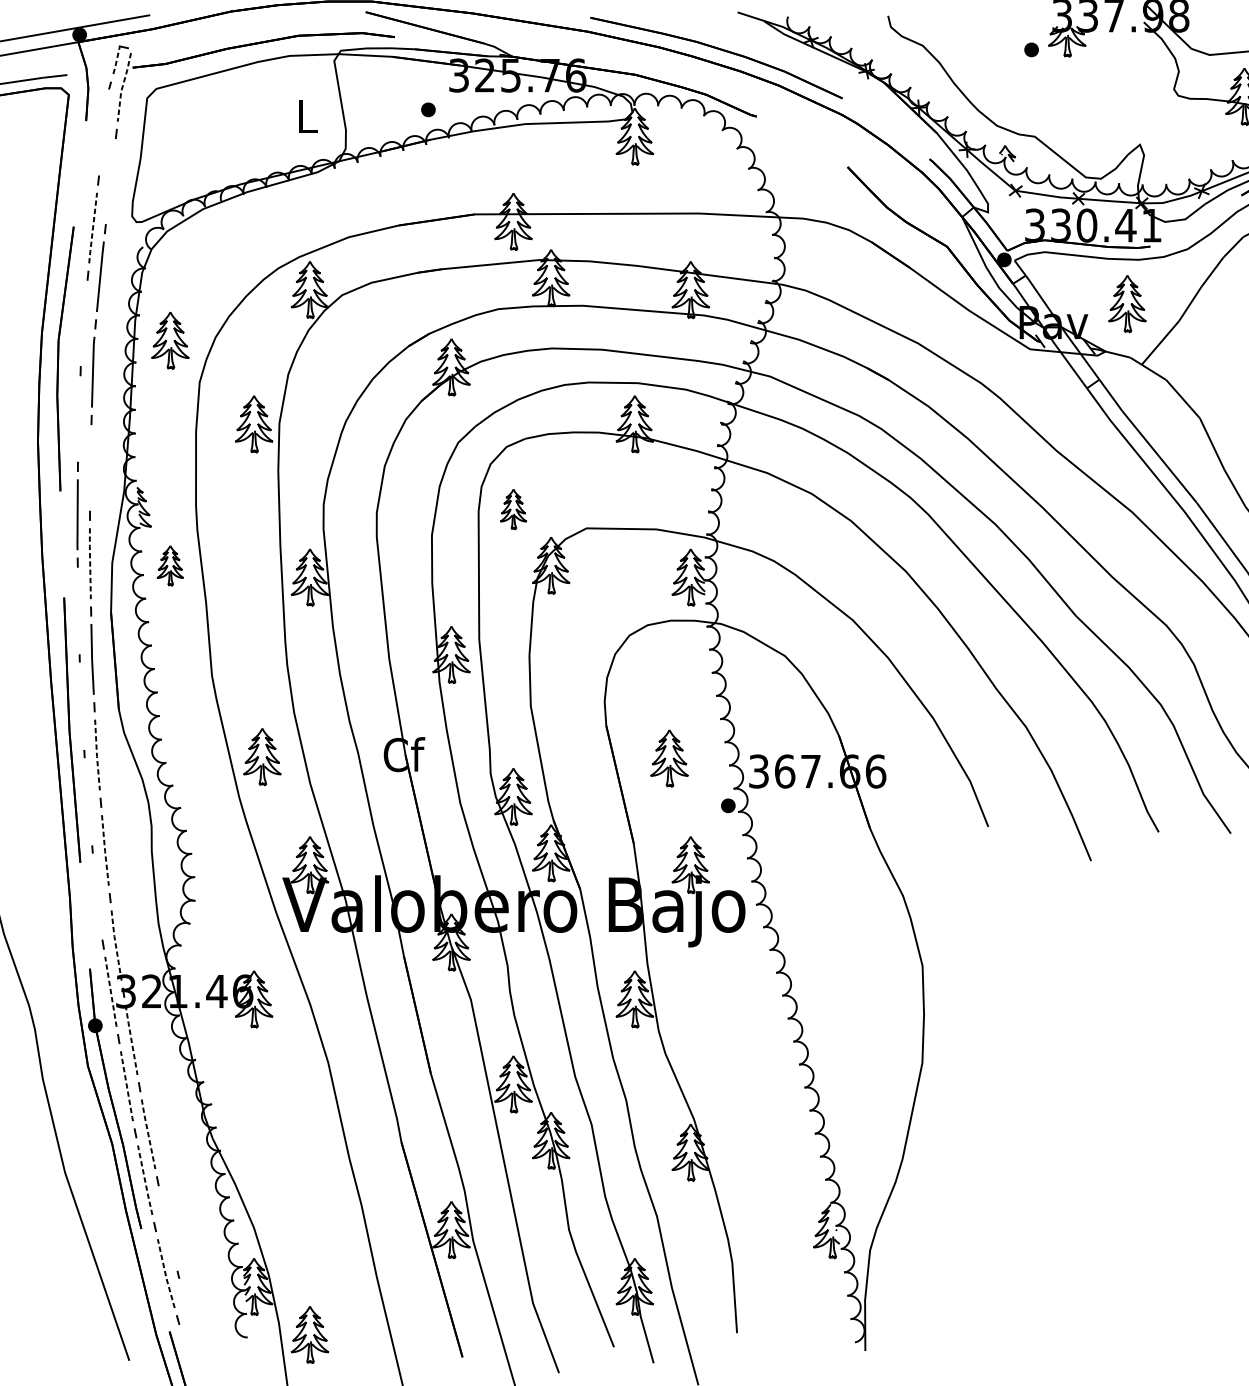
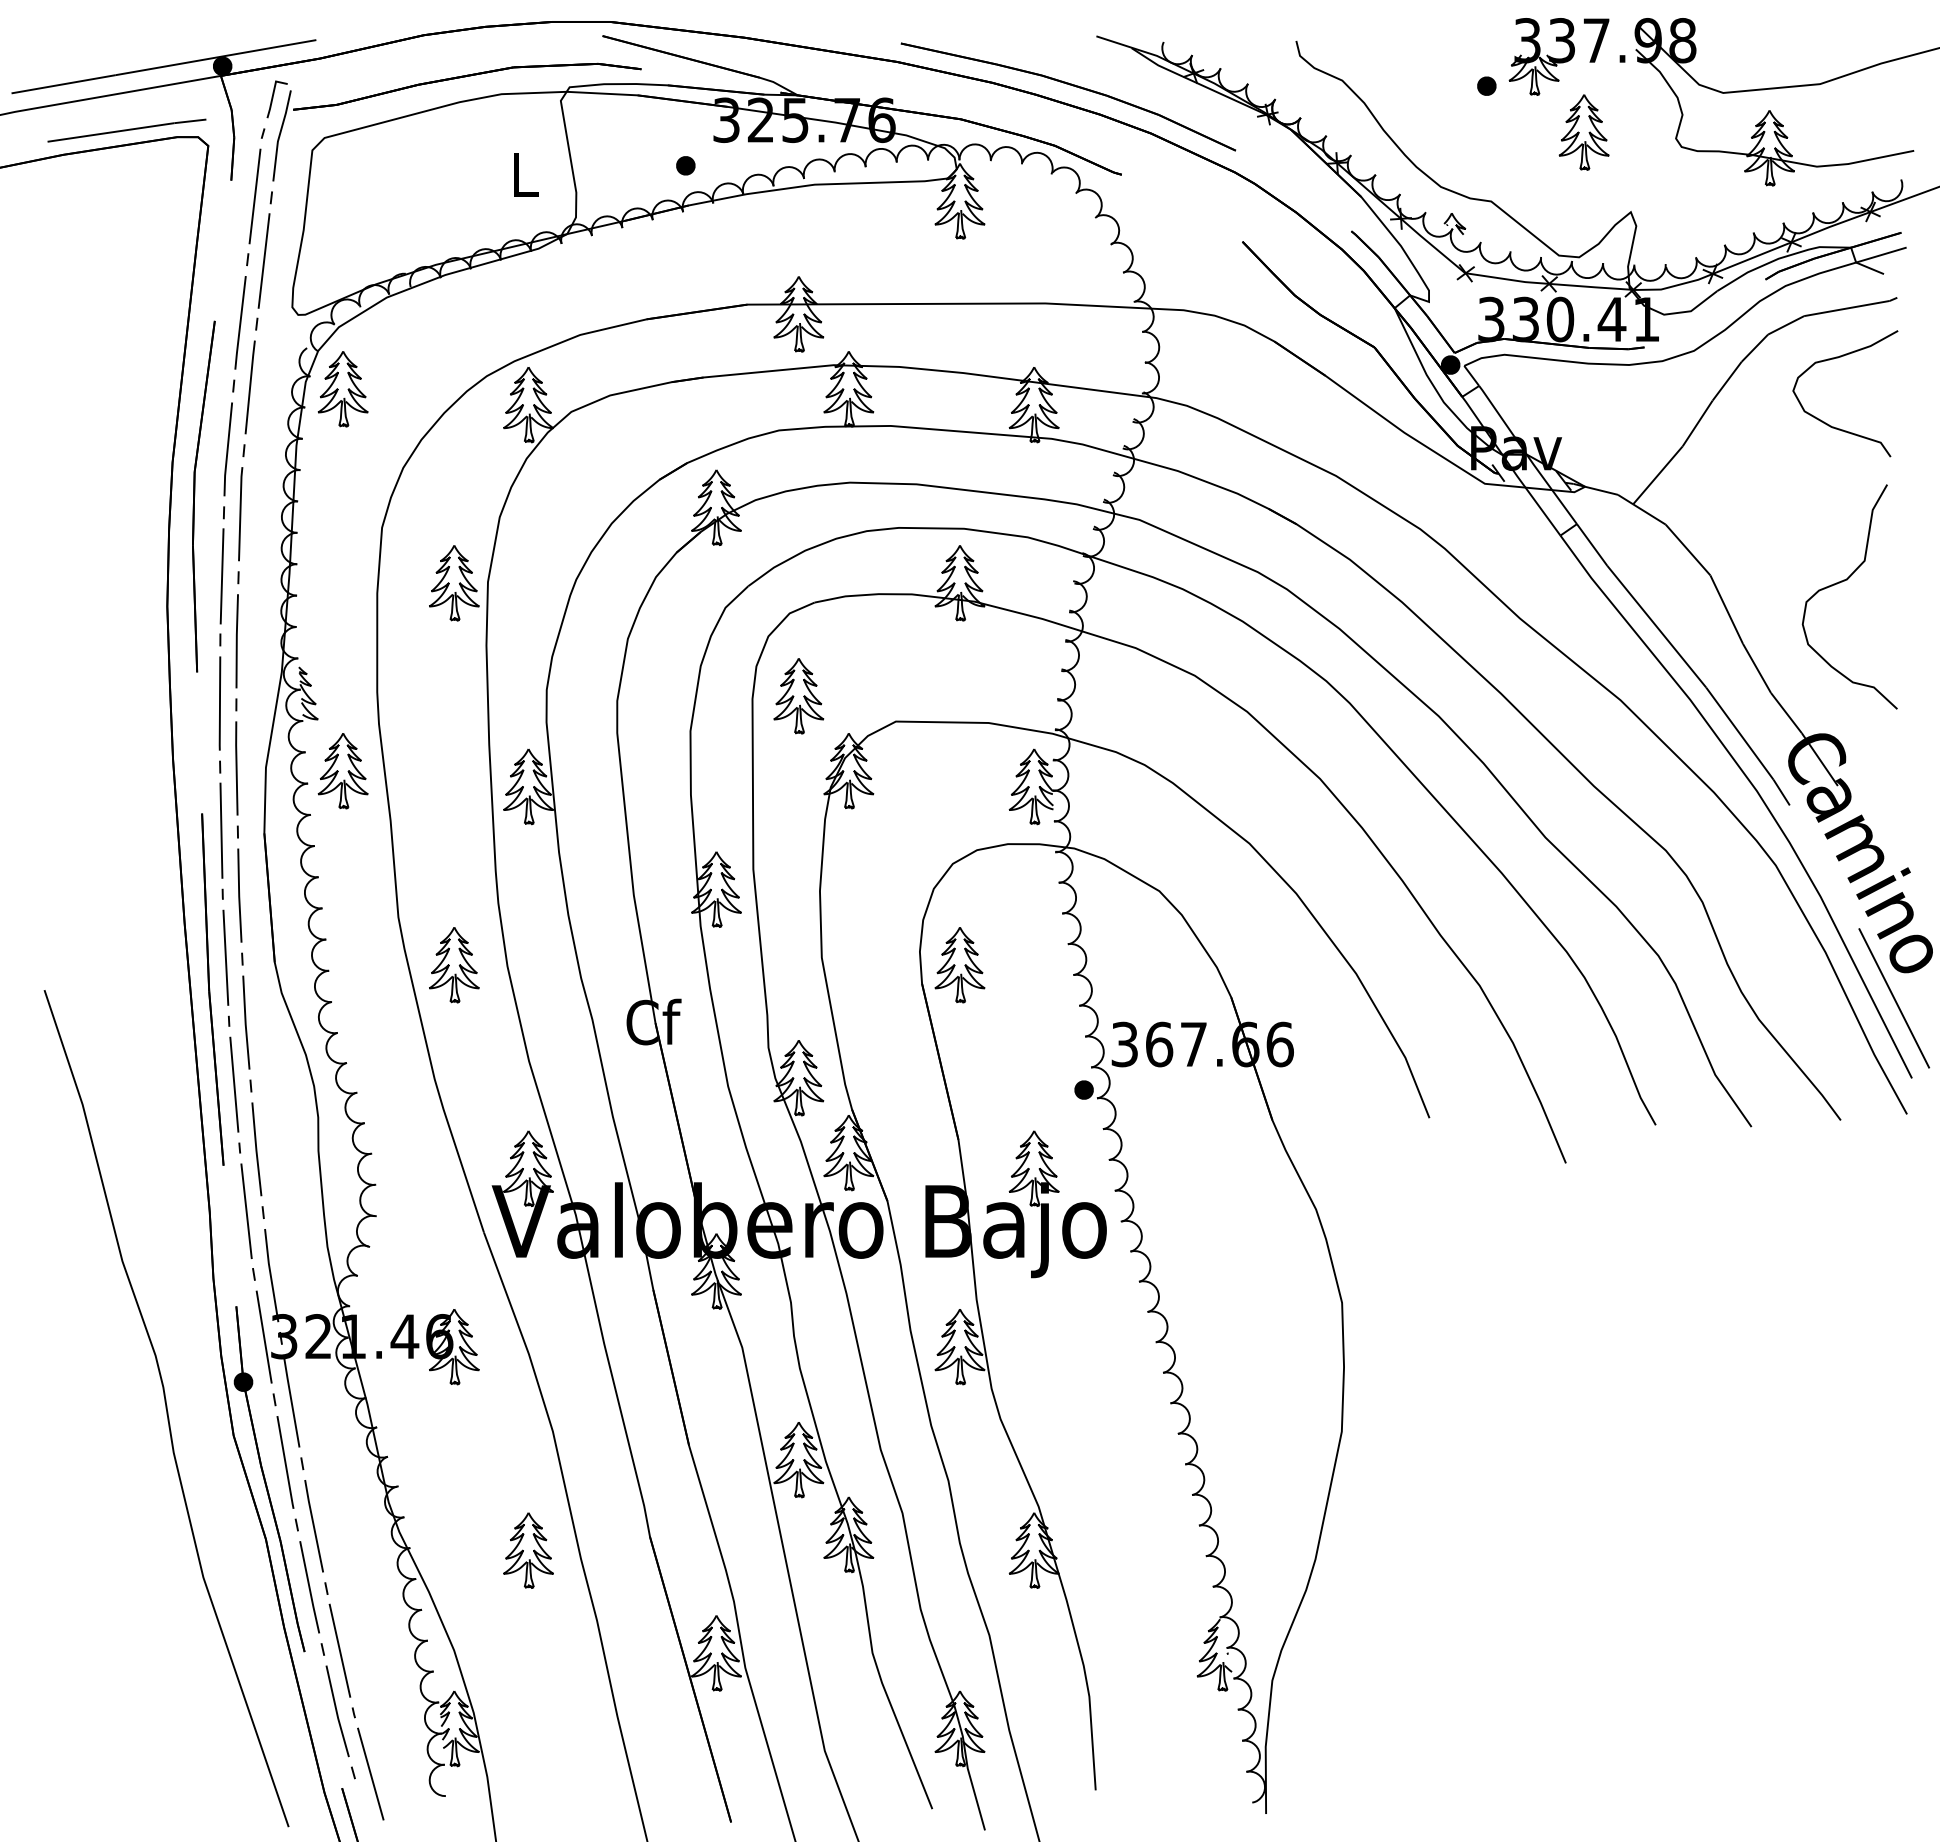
line: (116, 60) -> (271, 100), dashed -> solid
line: (122, 87) -> (279, 135), dashed -> solid
line: (103, 132) -> (254, 196), added
line: (110, 181) -> (263, 260), added
line: (93, 228) -> (240, 323), dashed -> solid
part: (1126, 303) -> (1583, 132), moved
line: (83, 323) -> (227, 449), added
part: (169, 340) -> (342, 389), moved
line: (78, 419) -> (221, 576), added
line: (90, 468) -> (236, 641), added
part: (513, 509) -> (798, 696), size x1.43
line: (90, 563) -> (236, 768), dashed -> solid
part: (169, 565) -> (342, 771), size x1.43
line: (78, 610) -> (221, 830), added
line: (81, 706) -> (225, 957), added
line: (96, 755) -> (245, 1023), dashed -> solid
part: (262, 757) -> (454, 965), moved
part: (669, 758) -> (959, 965), moved
line: (88, 801) -> (234, 1084), added
line: (105, 850) -> (256, 1149), dashed -> solid
line: (97, 897) -> (246, 1211), added
line: (115, 945) -> (270, 1275), dashed -> solid
line: (111, 992) -> (264, 1337), dashed -> solid
line: (131, 1039) -> (291, 1400), dashed -> solid
line: (126, 1087) -> (285, 1463), dashed -> solid
line: (148, 1133) -> (313, 1525), dashed -> solid
line: (145, 1181) -> (309, 1588), dashed -> solid
line: (167, 1227) -> (339, 1650), added
line: (165, 1273) -> (336, 1711), dashed -> solid
line: (190, 1320) -> (370, 1773), added
part: (309, 1334) -> (528, 1550), moved

